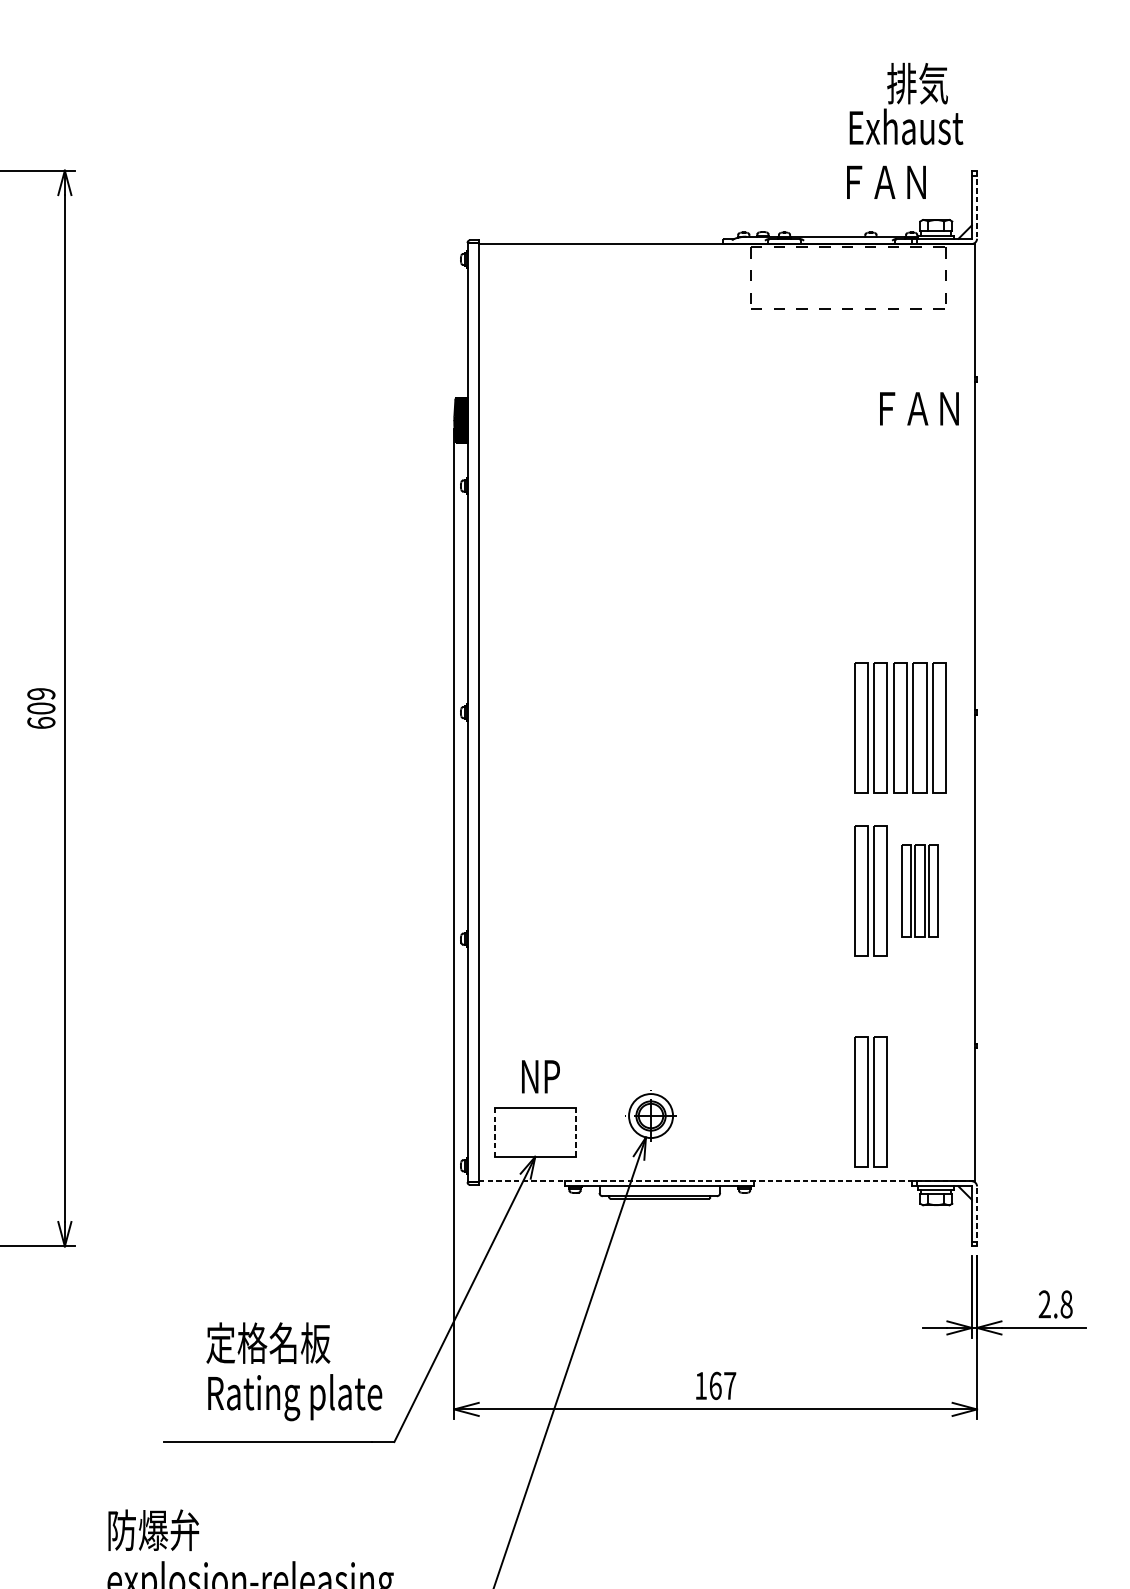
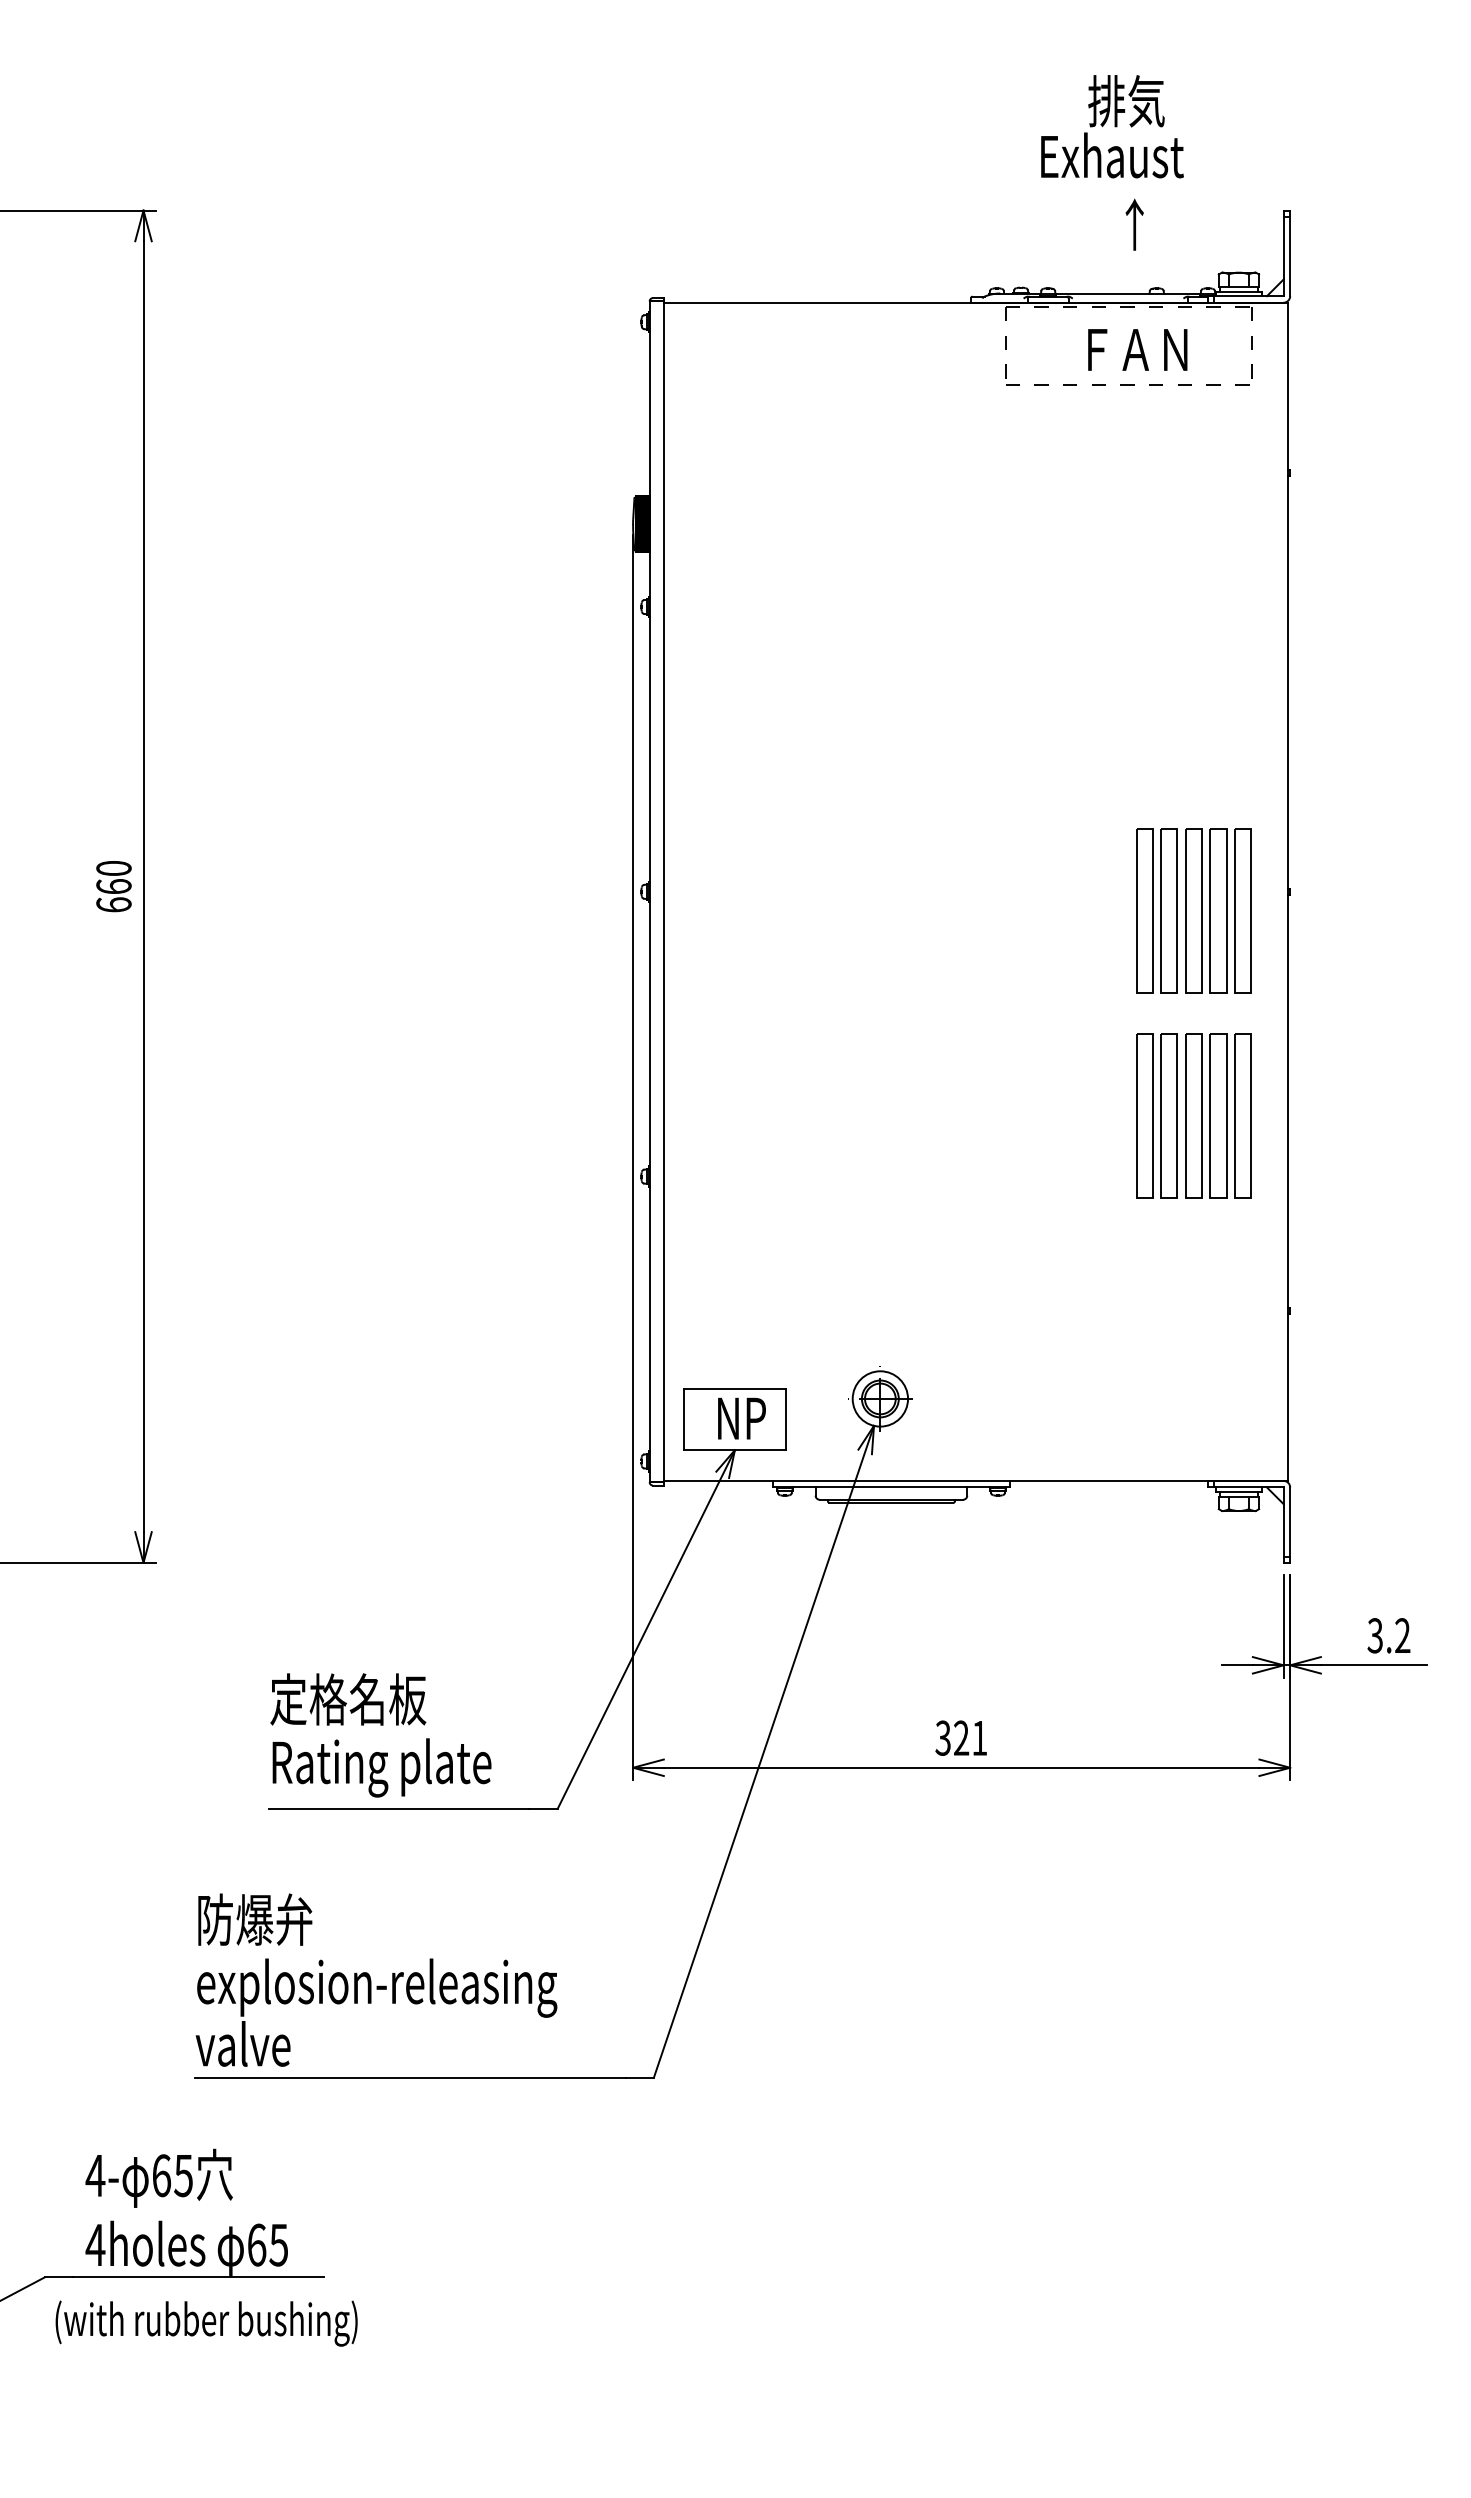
text: (906, 103) -> (1112, 126), moved
text: (885, 181) -> (1175, 224), ＦＡＮ -> ↑
line: (977, 204) -> (1290, 253), dashed -> solid
text: (919, 408) -> (1137, 349), moved
text: (40, 701) -> (113, 877), 609 -> 660
part: (920, 890) -> (1218, 1115), size x1.43
text: (540, 1076) -> (741, 1418), moved
part: (870, 1101) -> (1156, 1380), removed
line: (494, 1132) -> (683, 1419), dashed -> solid
line: (576, 1132) -> (786, 1419), dashed -> solid
line: (727, 1180) -> (976, 1480), dashed -> solid
line: (977, 1216) -> (1290, 1525), dashed -> solid
text: (1055, 1304) -> (1388, 1635), 2.8 -> 3.2
text: (293, 1371) -> (380, 1735), moved
text: (715, 1385) -> (961, 1737), 167 -> 321

